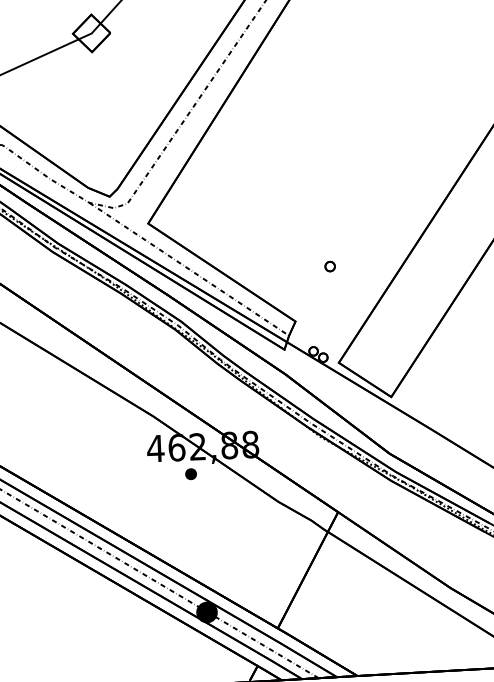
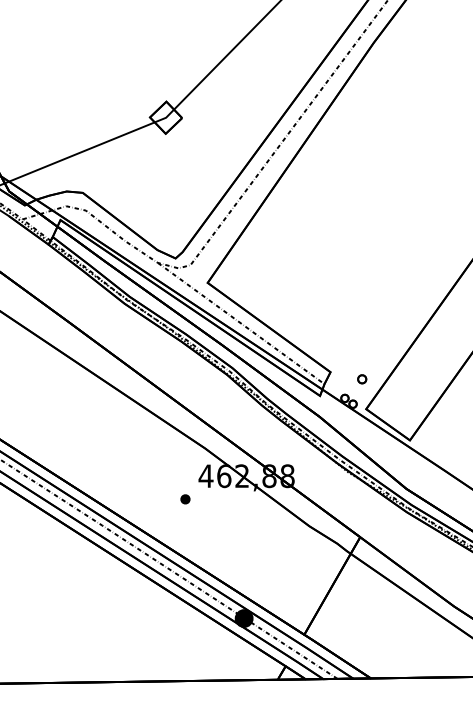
part: (330, 266) -> (362, 379), moved
part: (191, 474) -> (185, 499), moved

